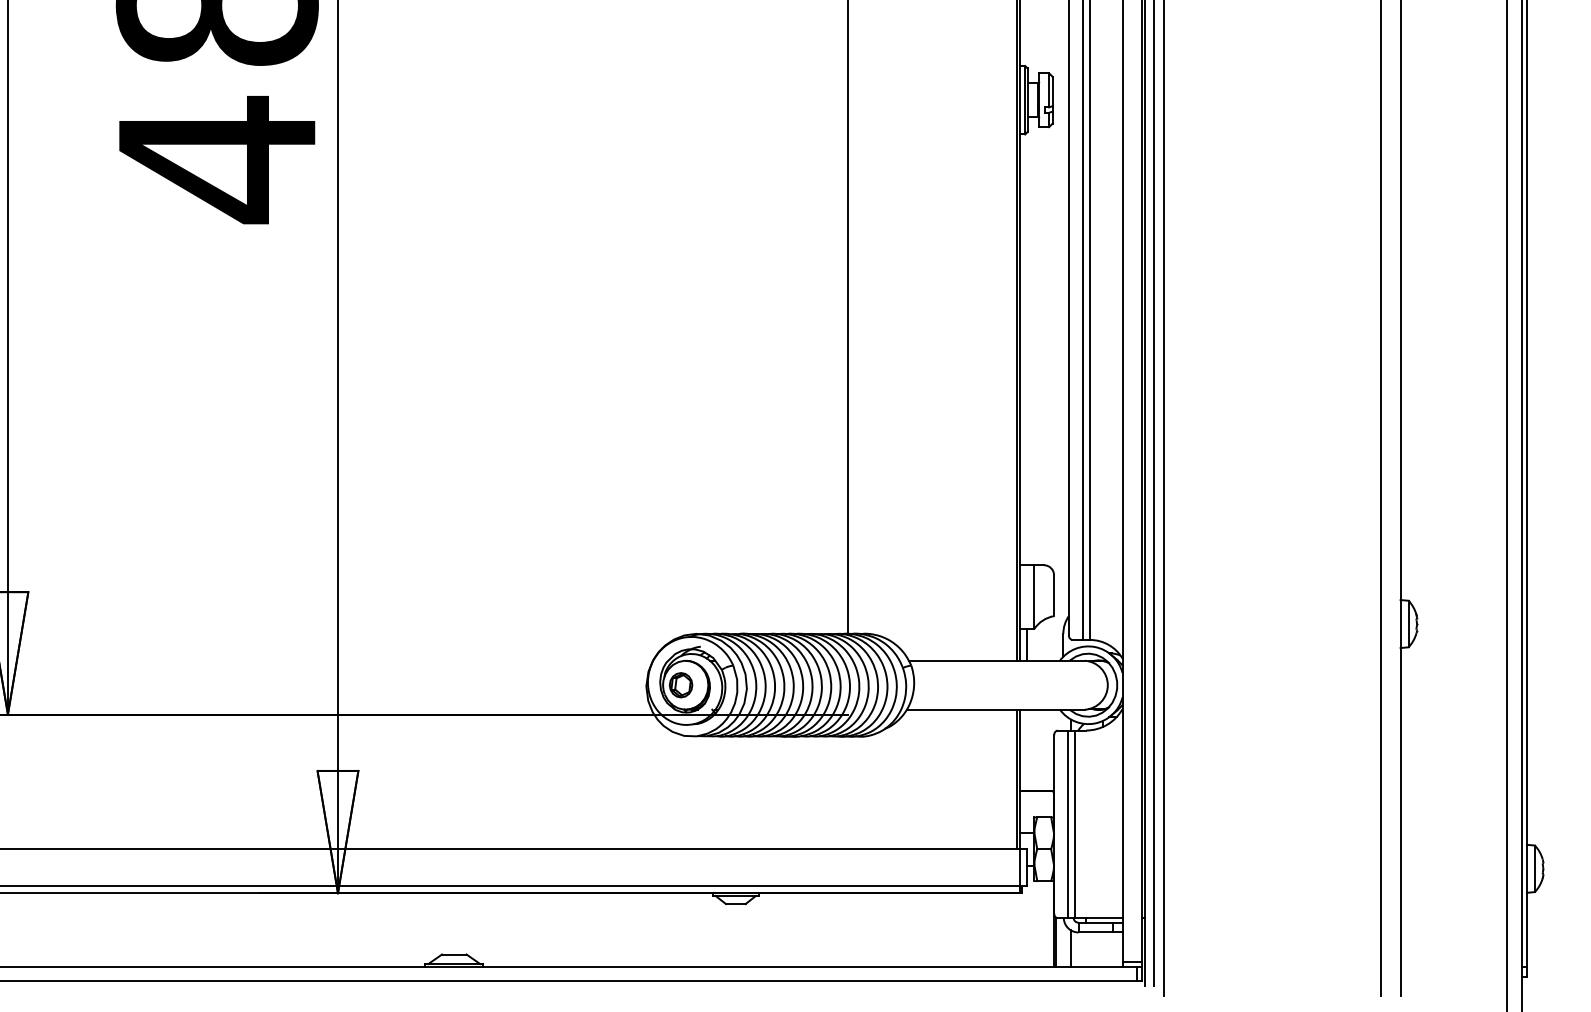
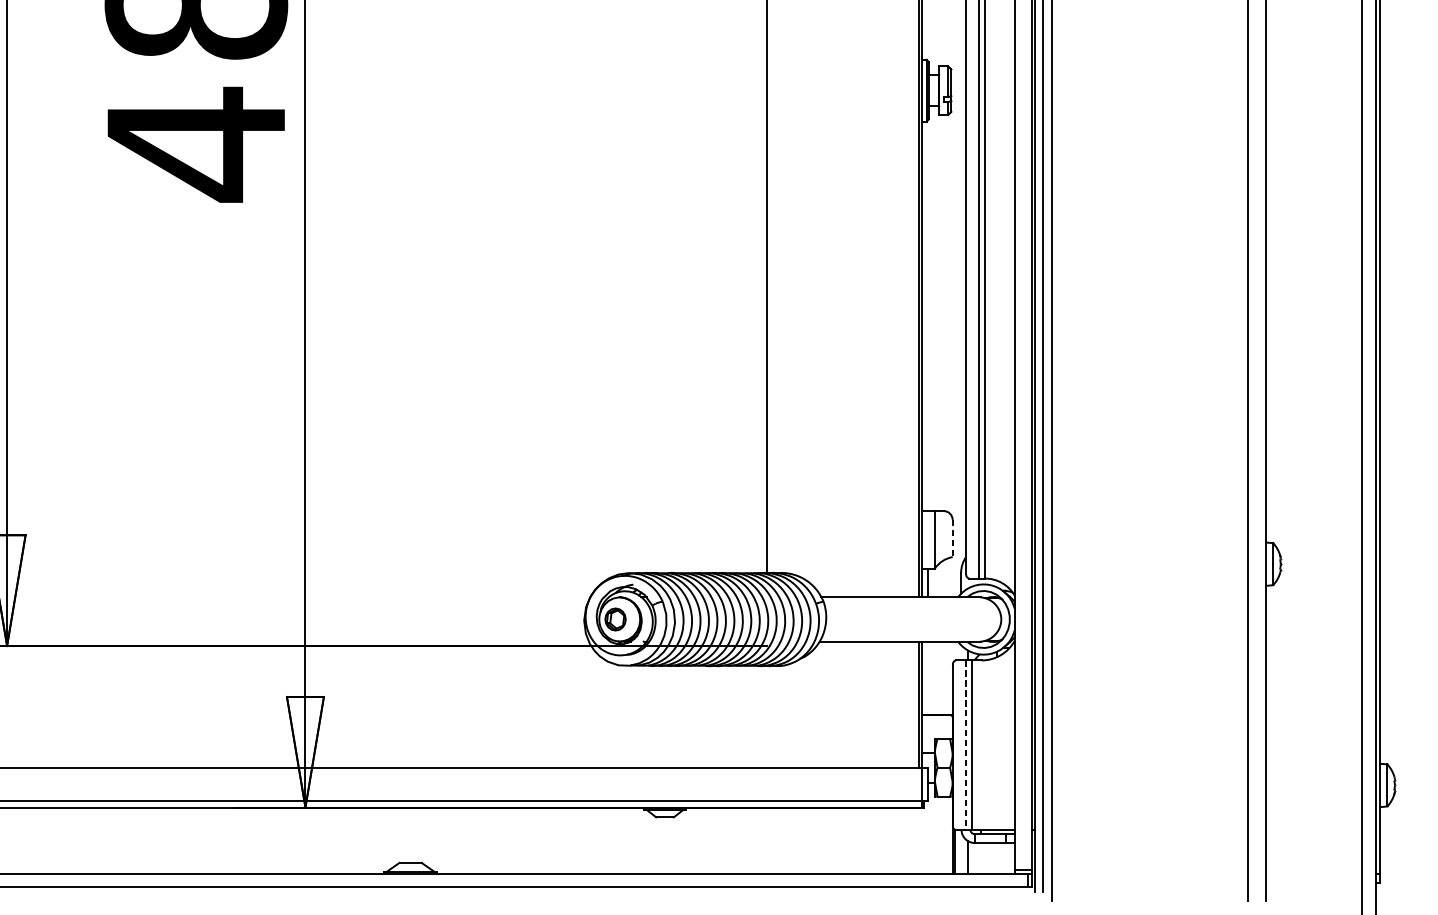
line: (1054, 595) -> (953, 538), solid -> dashed
line: (1068, 824) -> (965, 745), solid -> dashed

